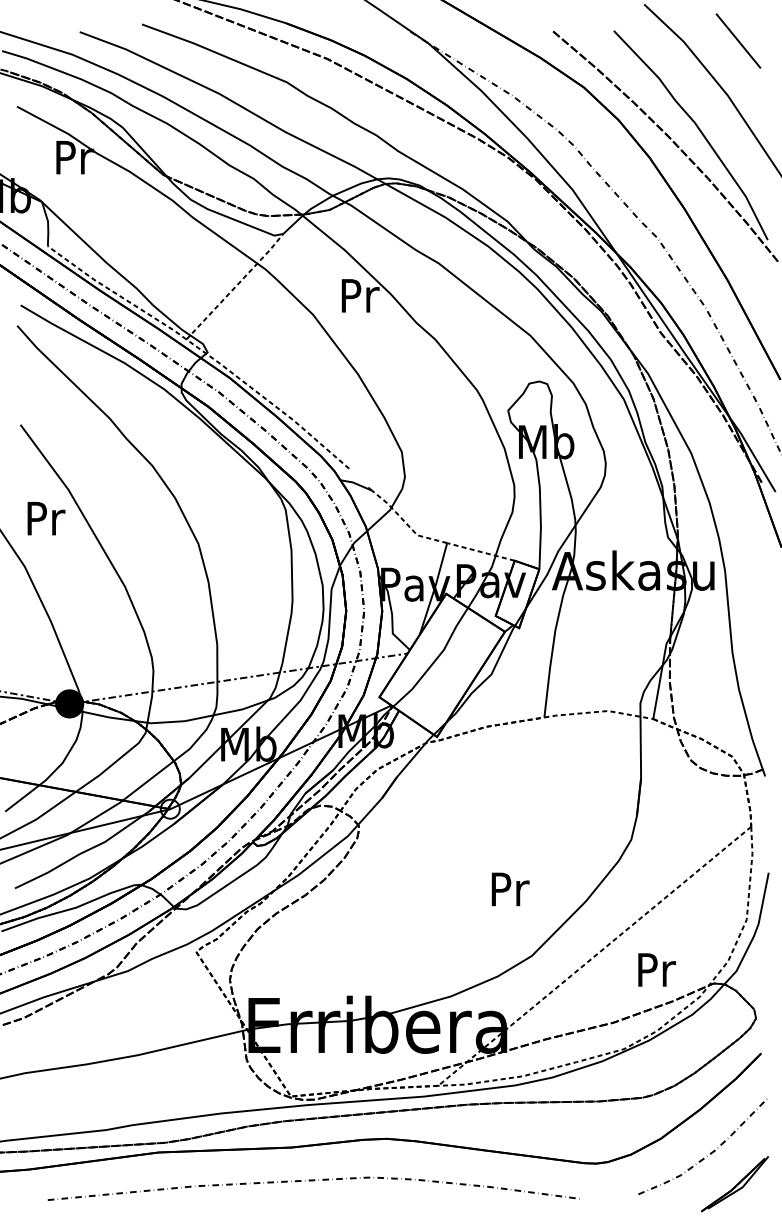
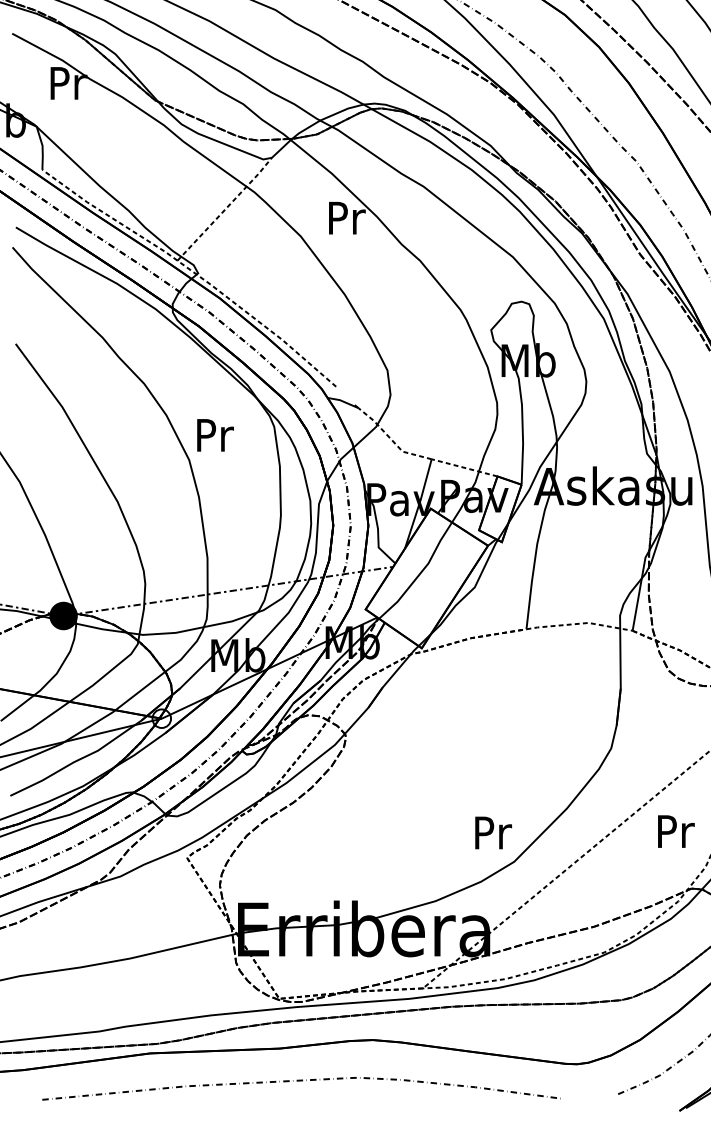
text: (46, 518) -> (215, 435), moved
text: (510, 889) -> (493, 833), moved
text: (656, 969) -> (675, 831), moved

